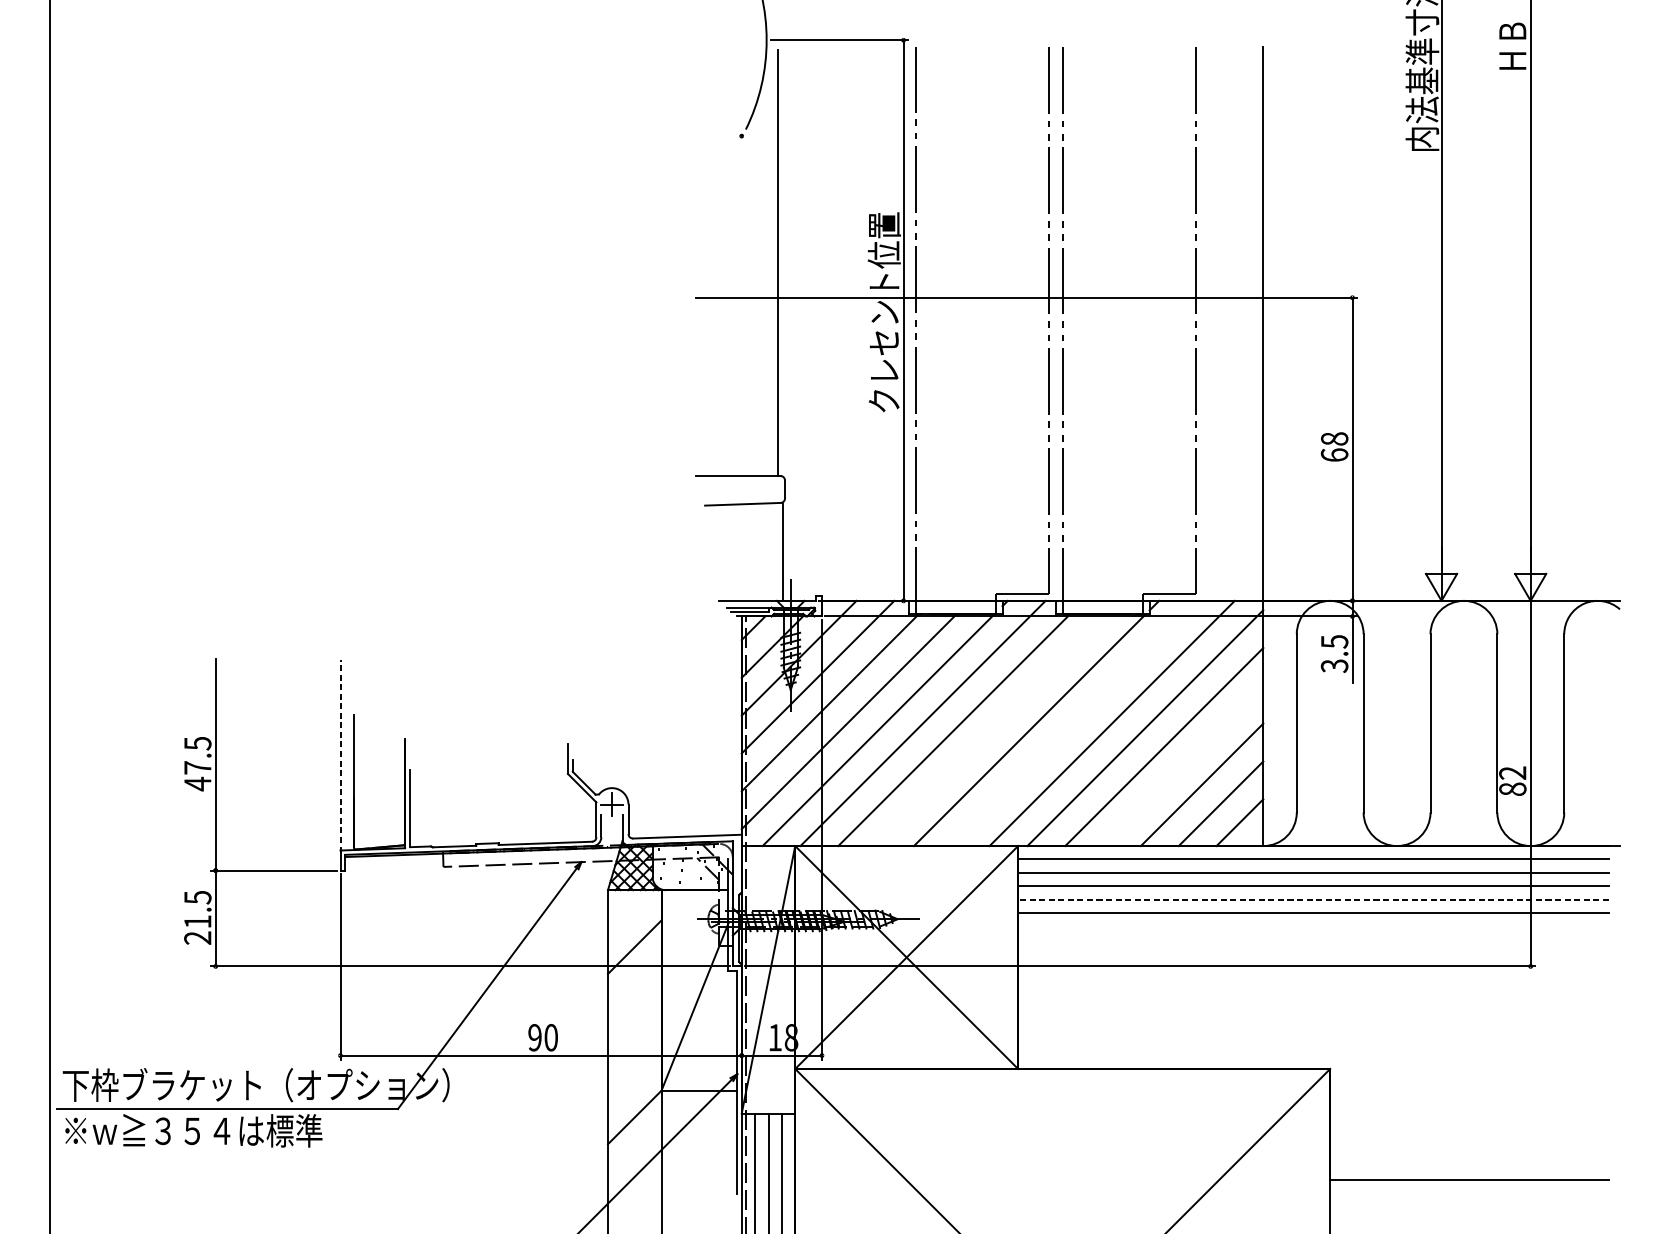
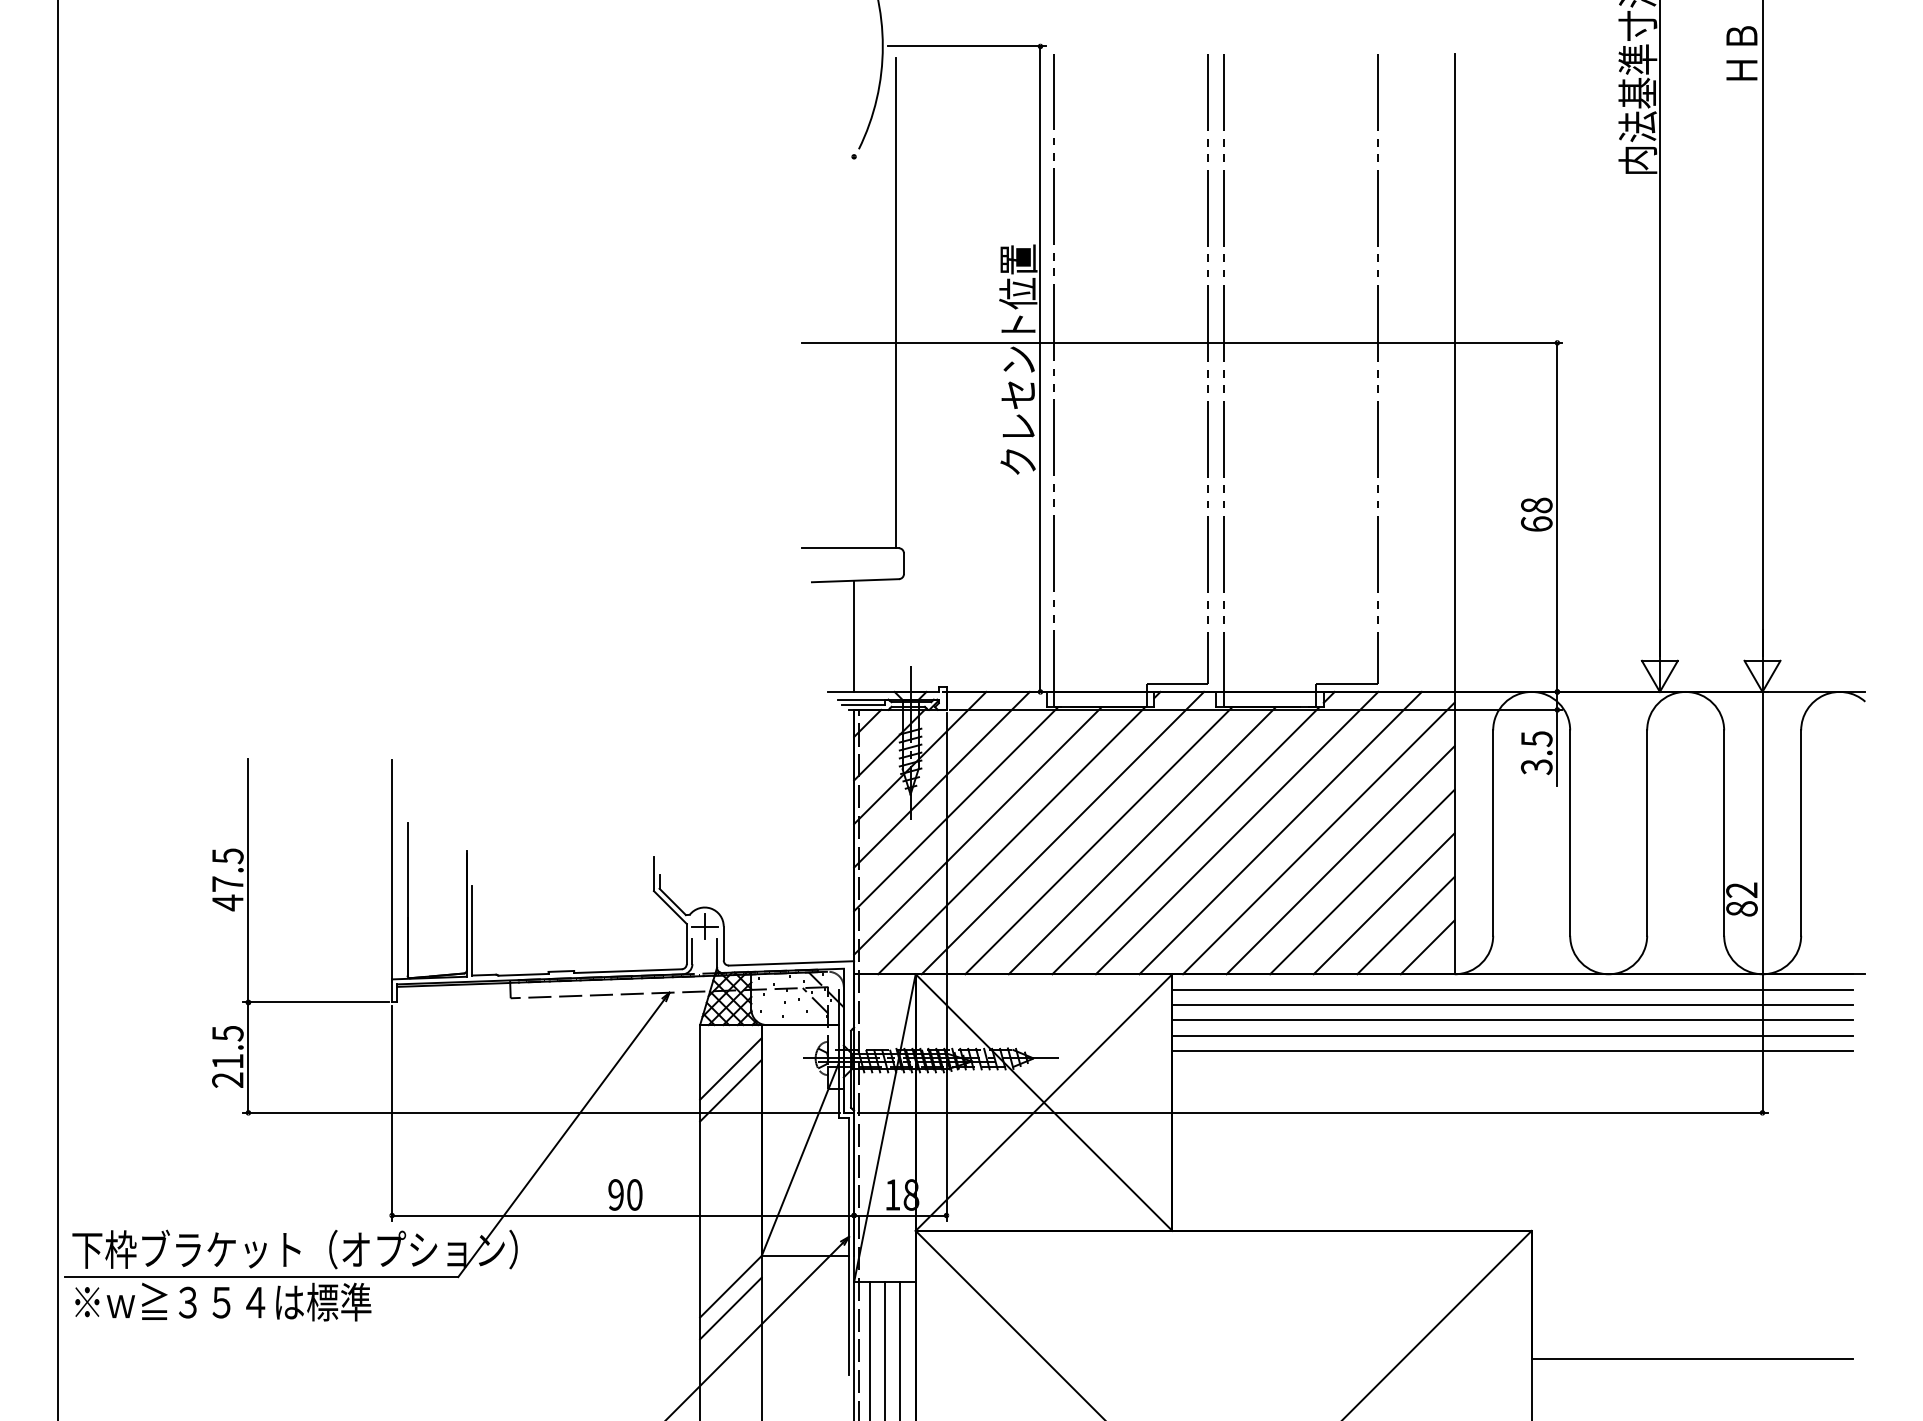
line: (783, 551) -> (854, 635), moved
line: (1073, 722) -> (1236, 832), added
line: (991, 729) -> (1141, 840), added
line: (340, 755) -> (392, 870), dashed -> solid
line: (1183, 765) -> (1362, 881), added
line: (1312, 899) -> (1511, 1035), dashed -> solid
line: (634, 927) -> (730, 1068), added
line: (634, 1136) -> (730, 1308), added

